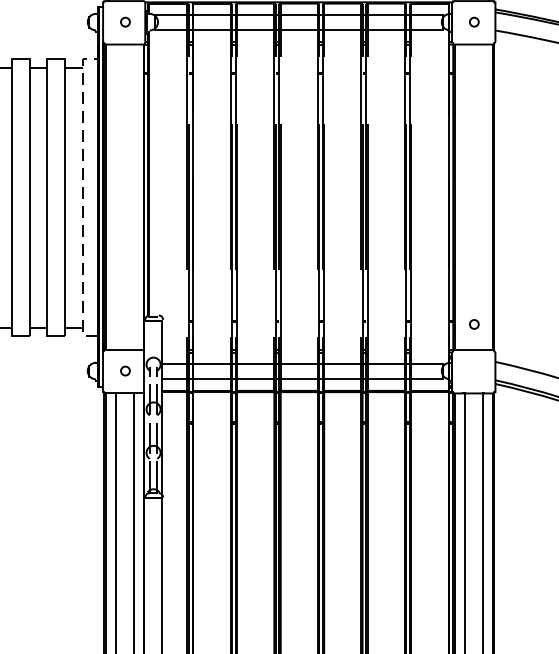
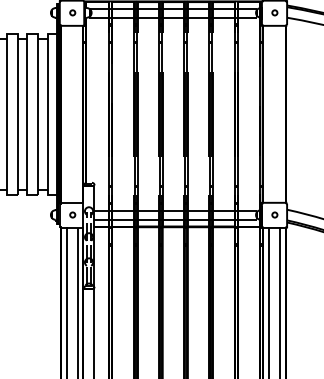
line: (81, 195) -> (47, 113), dashed -> solid
circle: (473, 323) -> (274, 214), moved

